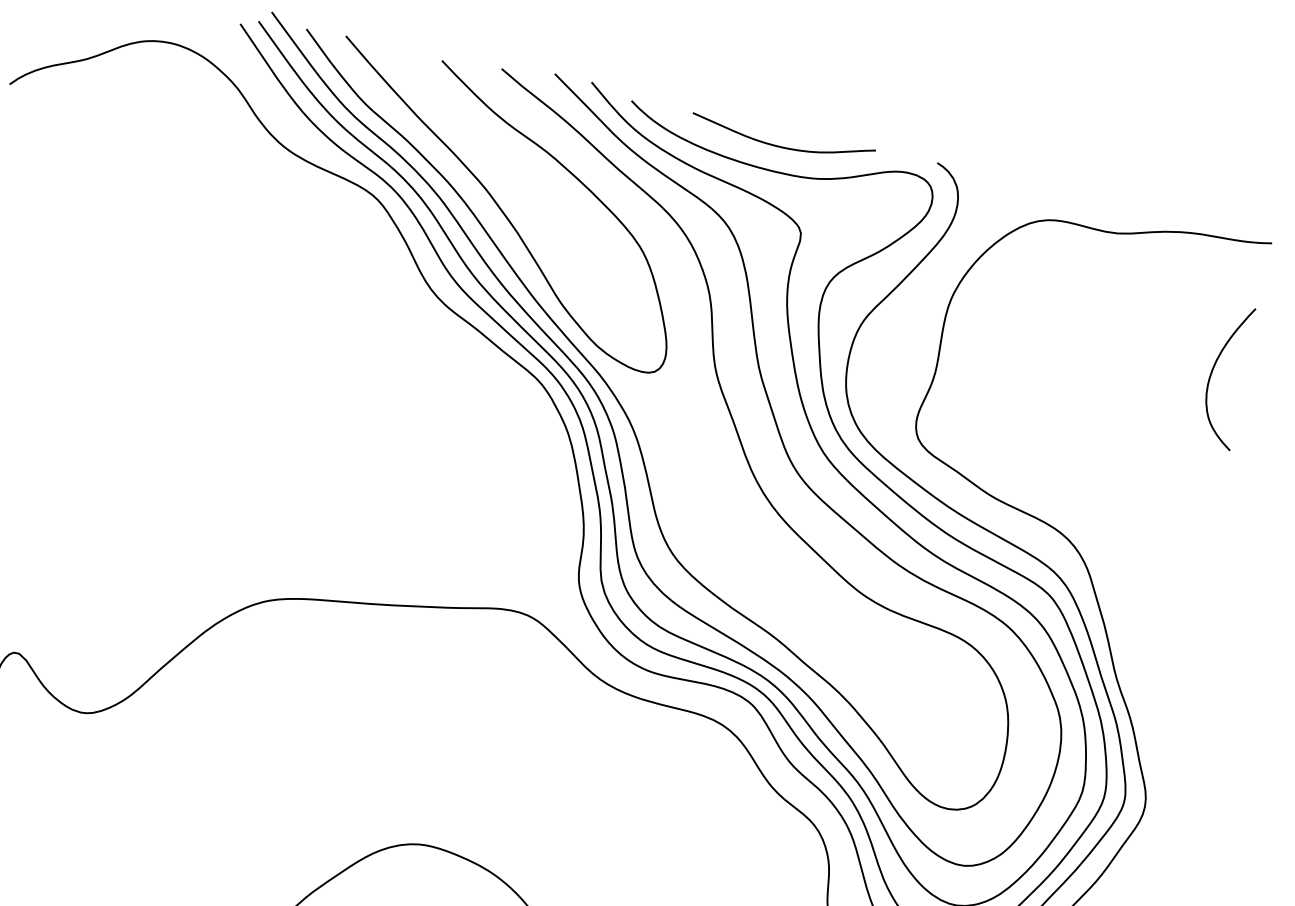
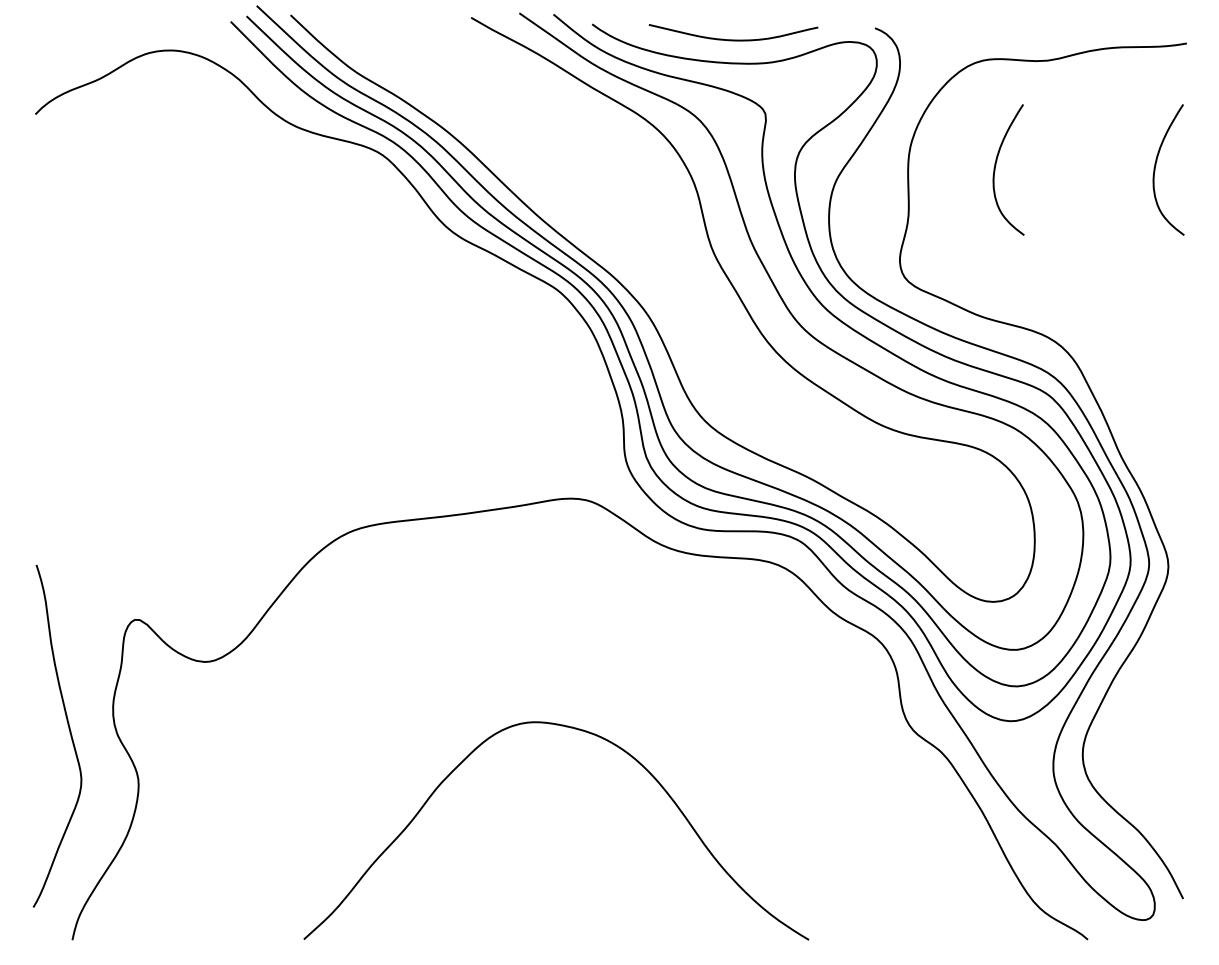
curve: (500, 207) -> (493, 141), removed
curve: (1040, 336) -> (996, 165), added

